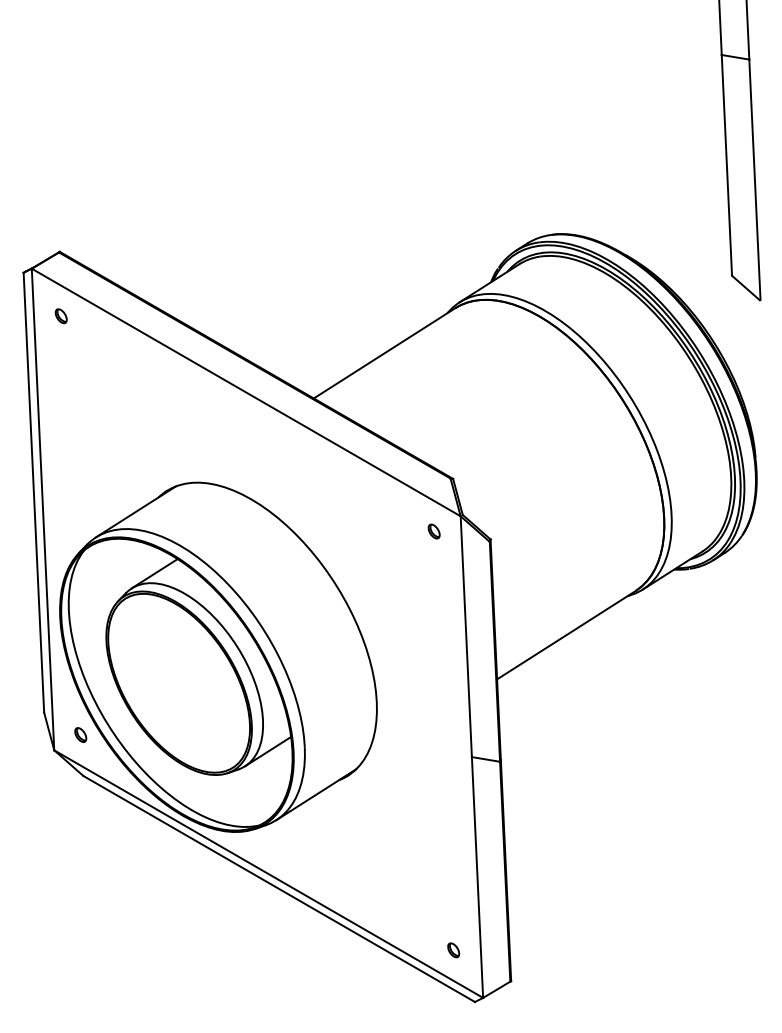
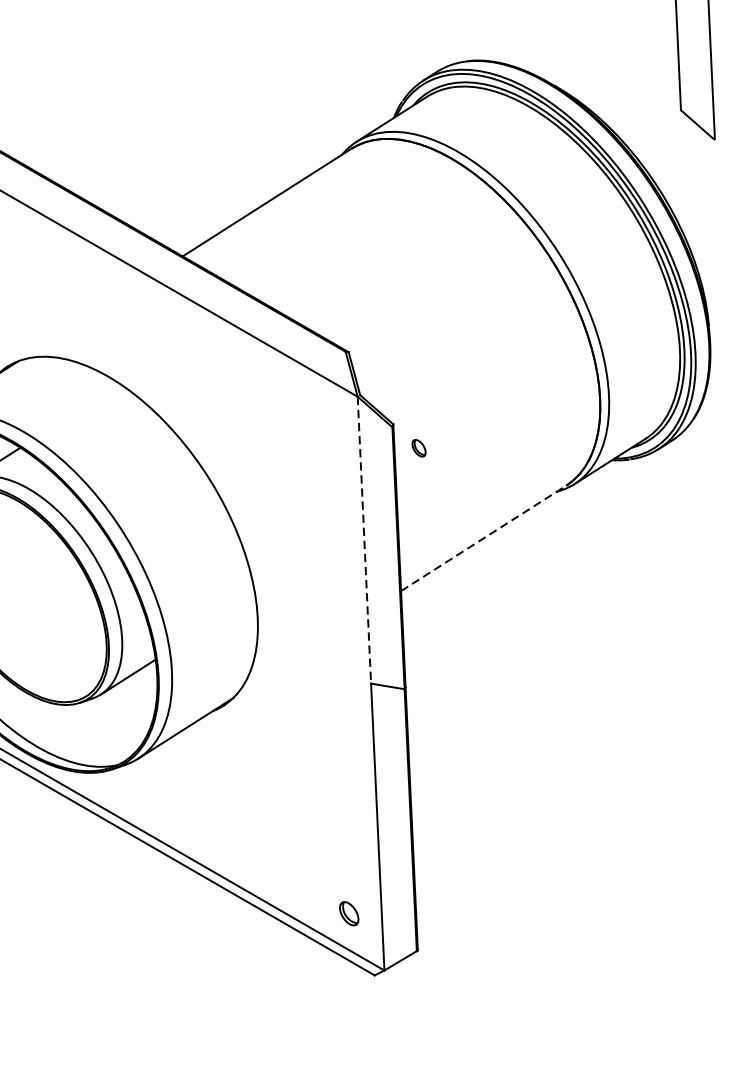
part: (433, 531) -> (418, 448), moved
line: (566, 634) -> (483, 537), solid -> dashed
line: (466, 636) -> (364, 539), solid -> dashed
part: (453, 950) -> (349, 914), size x1.4

